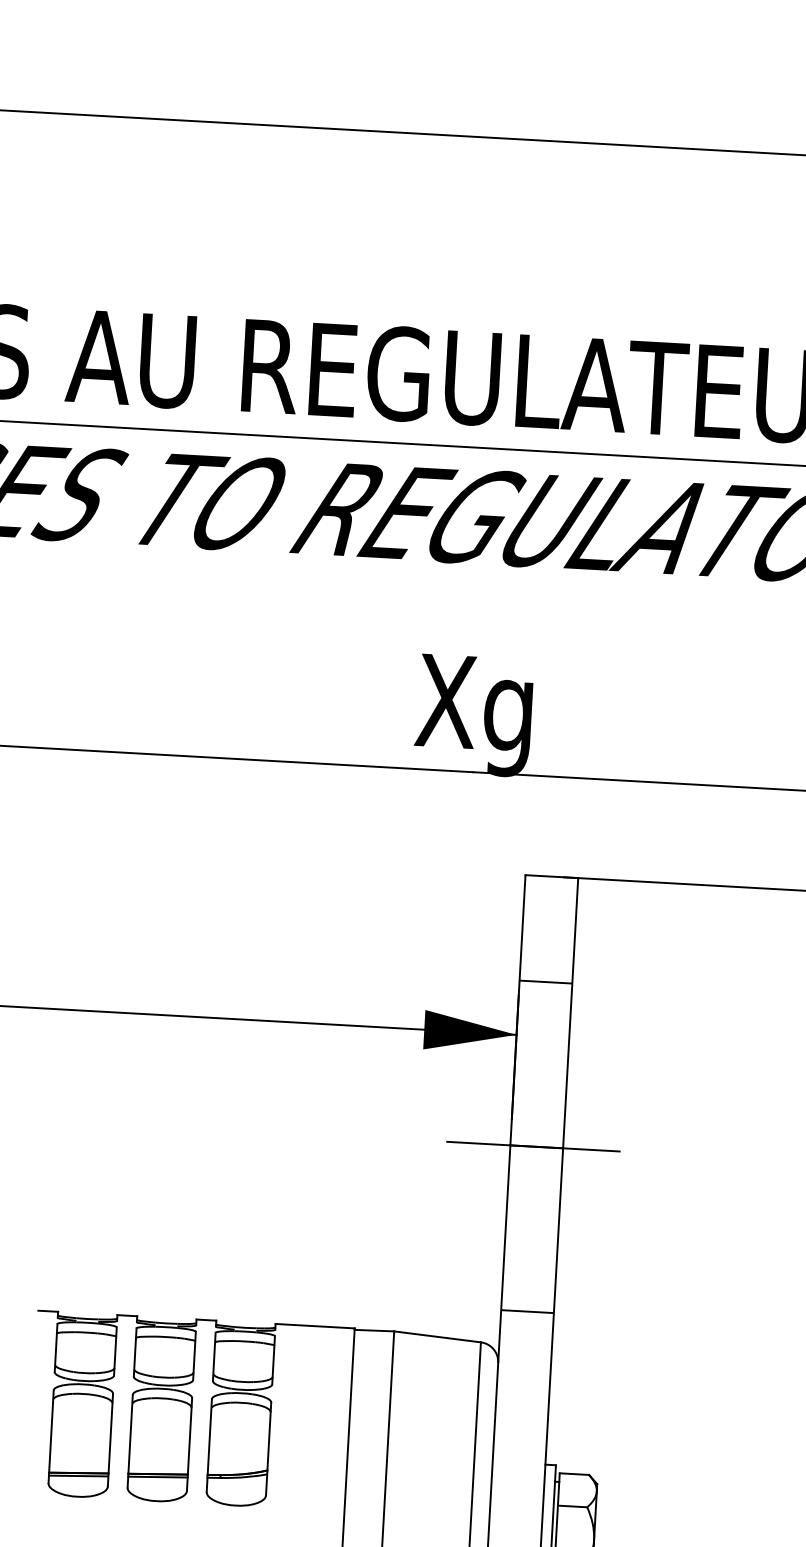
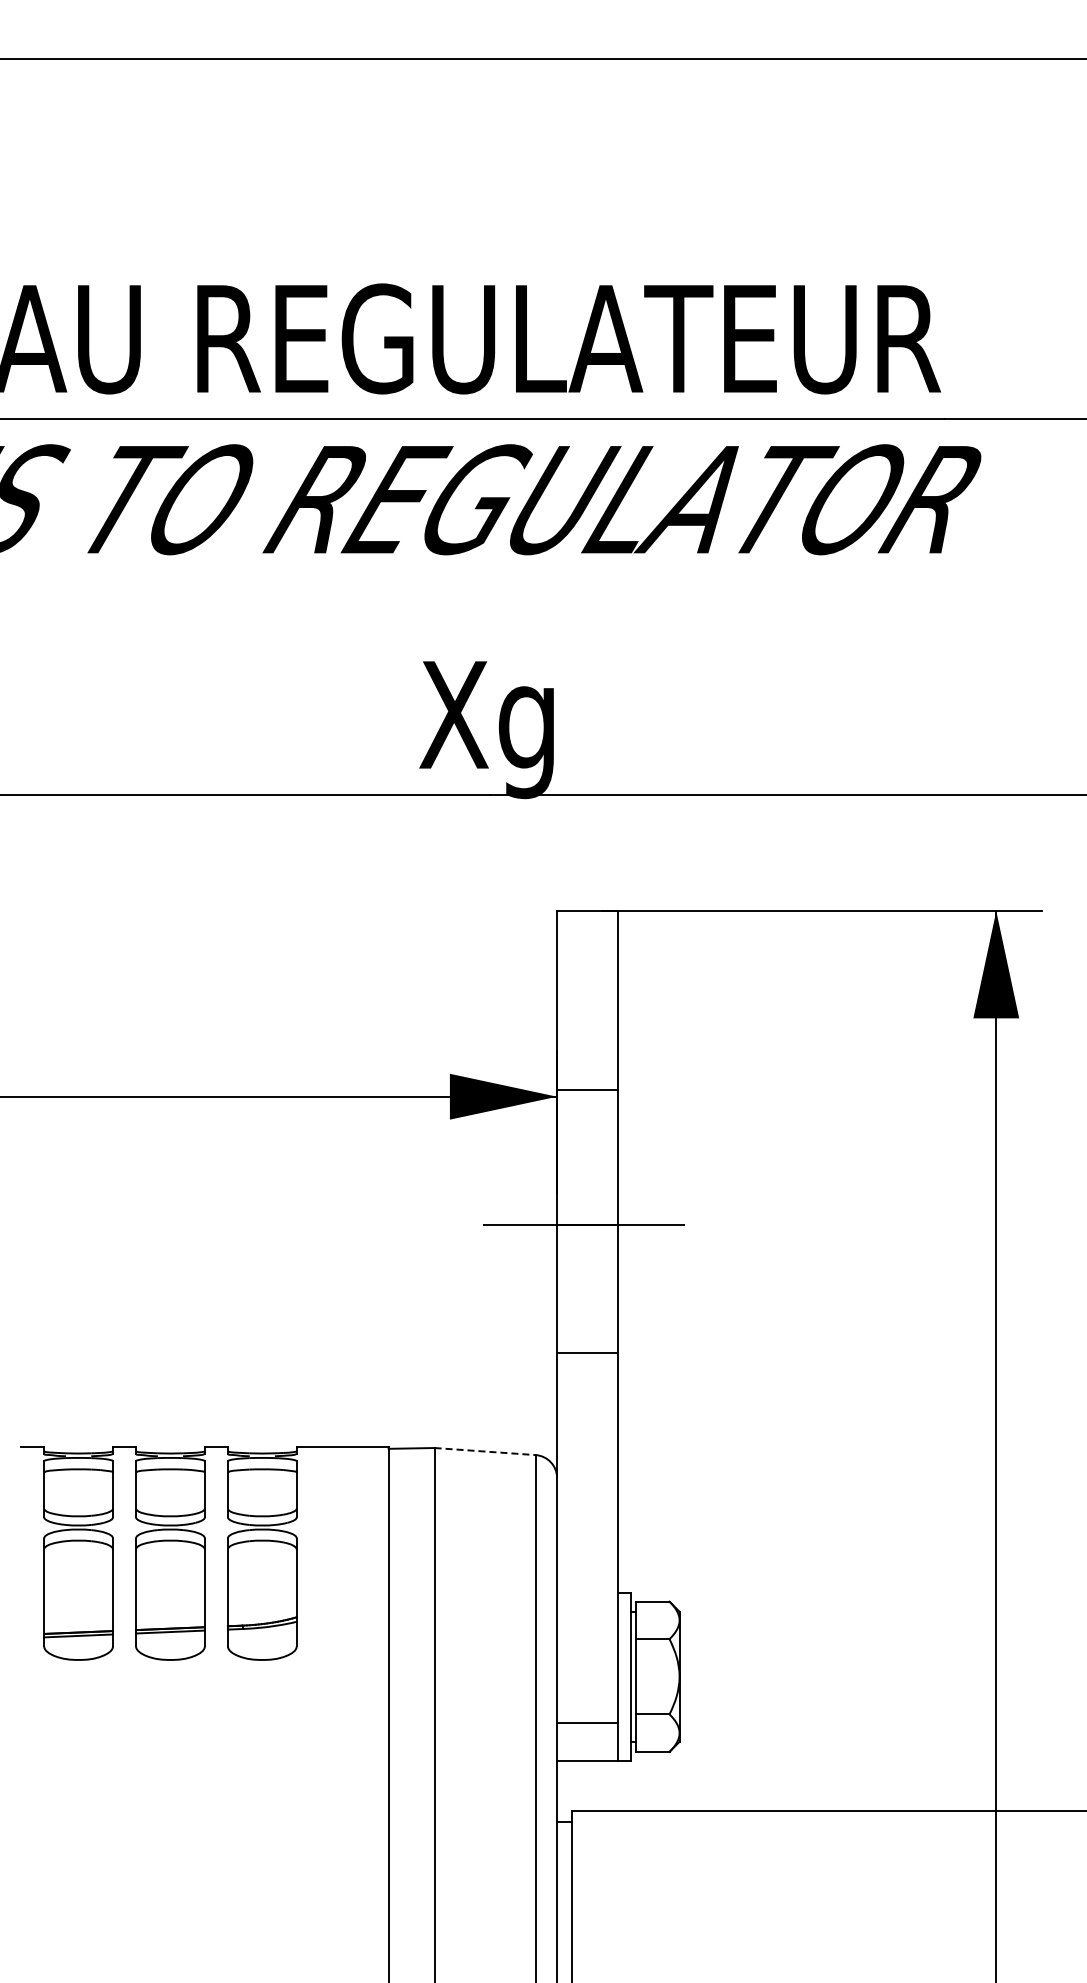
line: (545, 981) -> (587, 1089), moved
line: (527, 1311) -> (587, 1353), moved
line: (437, 1336) -> (485, 1451), solid -> dashed

